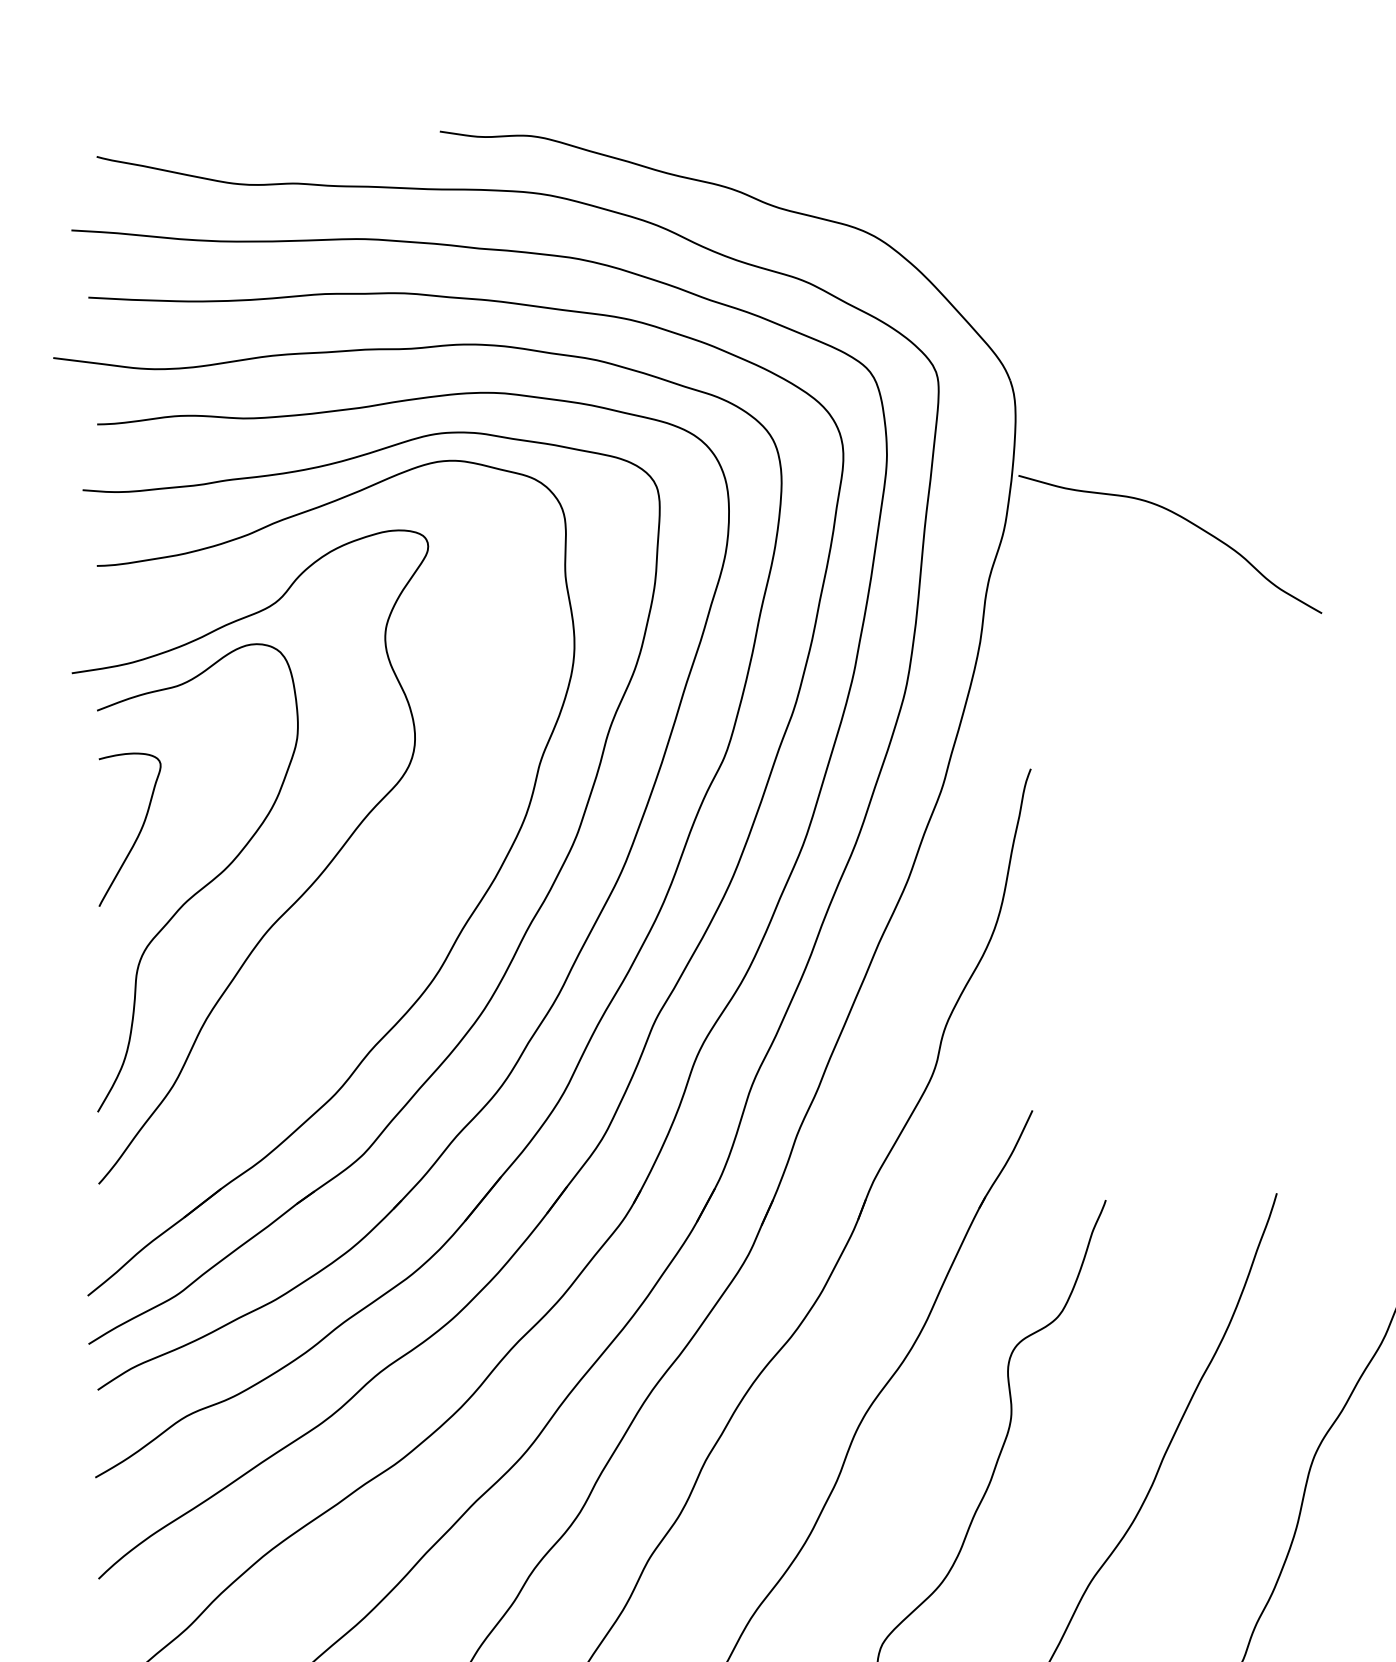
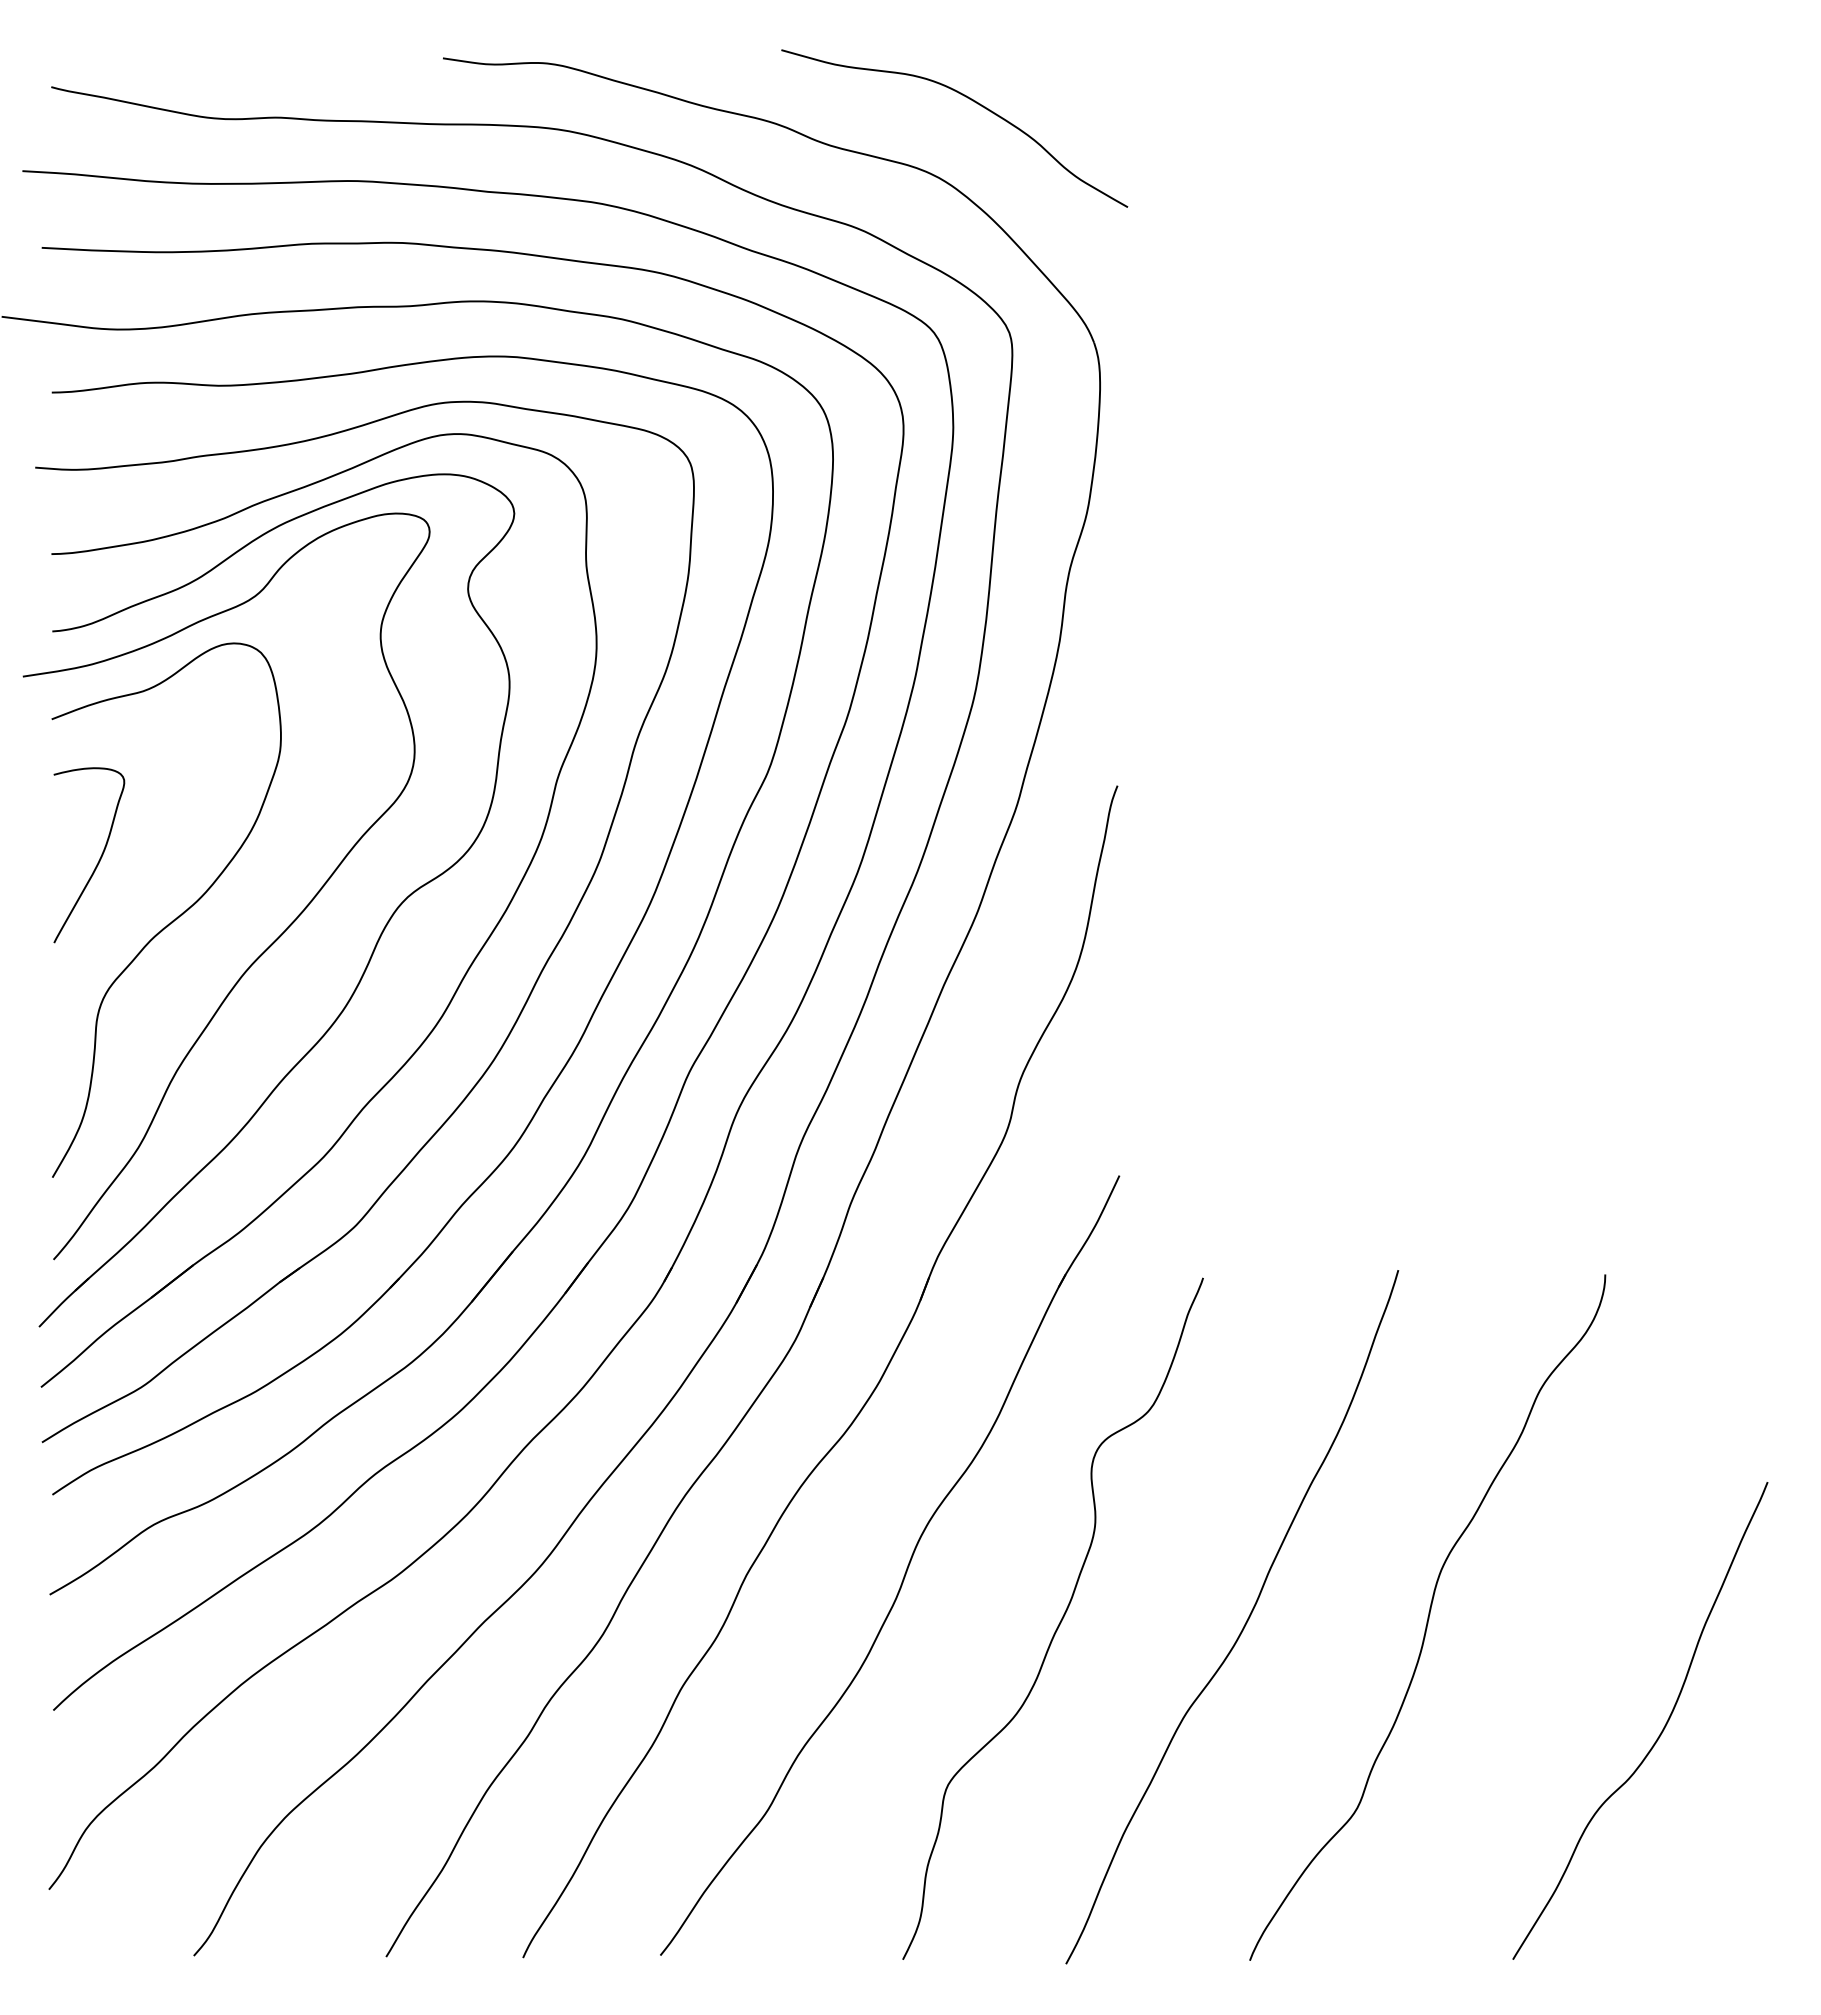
curve: (1185, 520) -> (972, 101), moved
part: (379, 911) -> (373, 948), added

